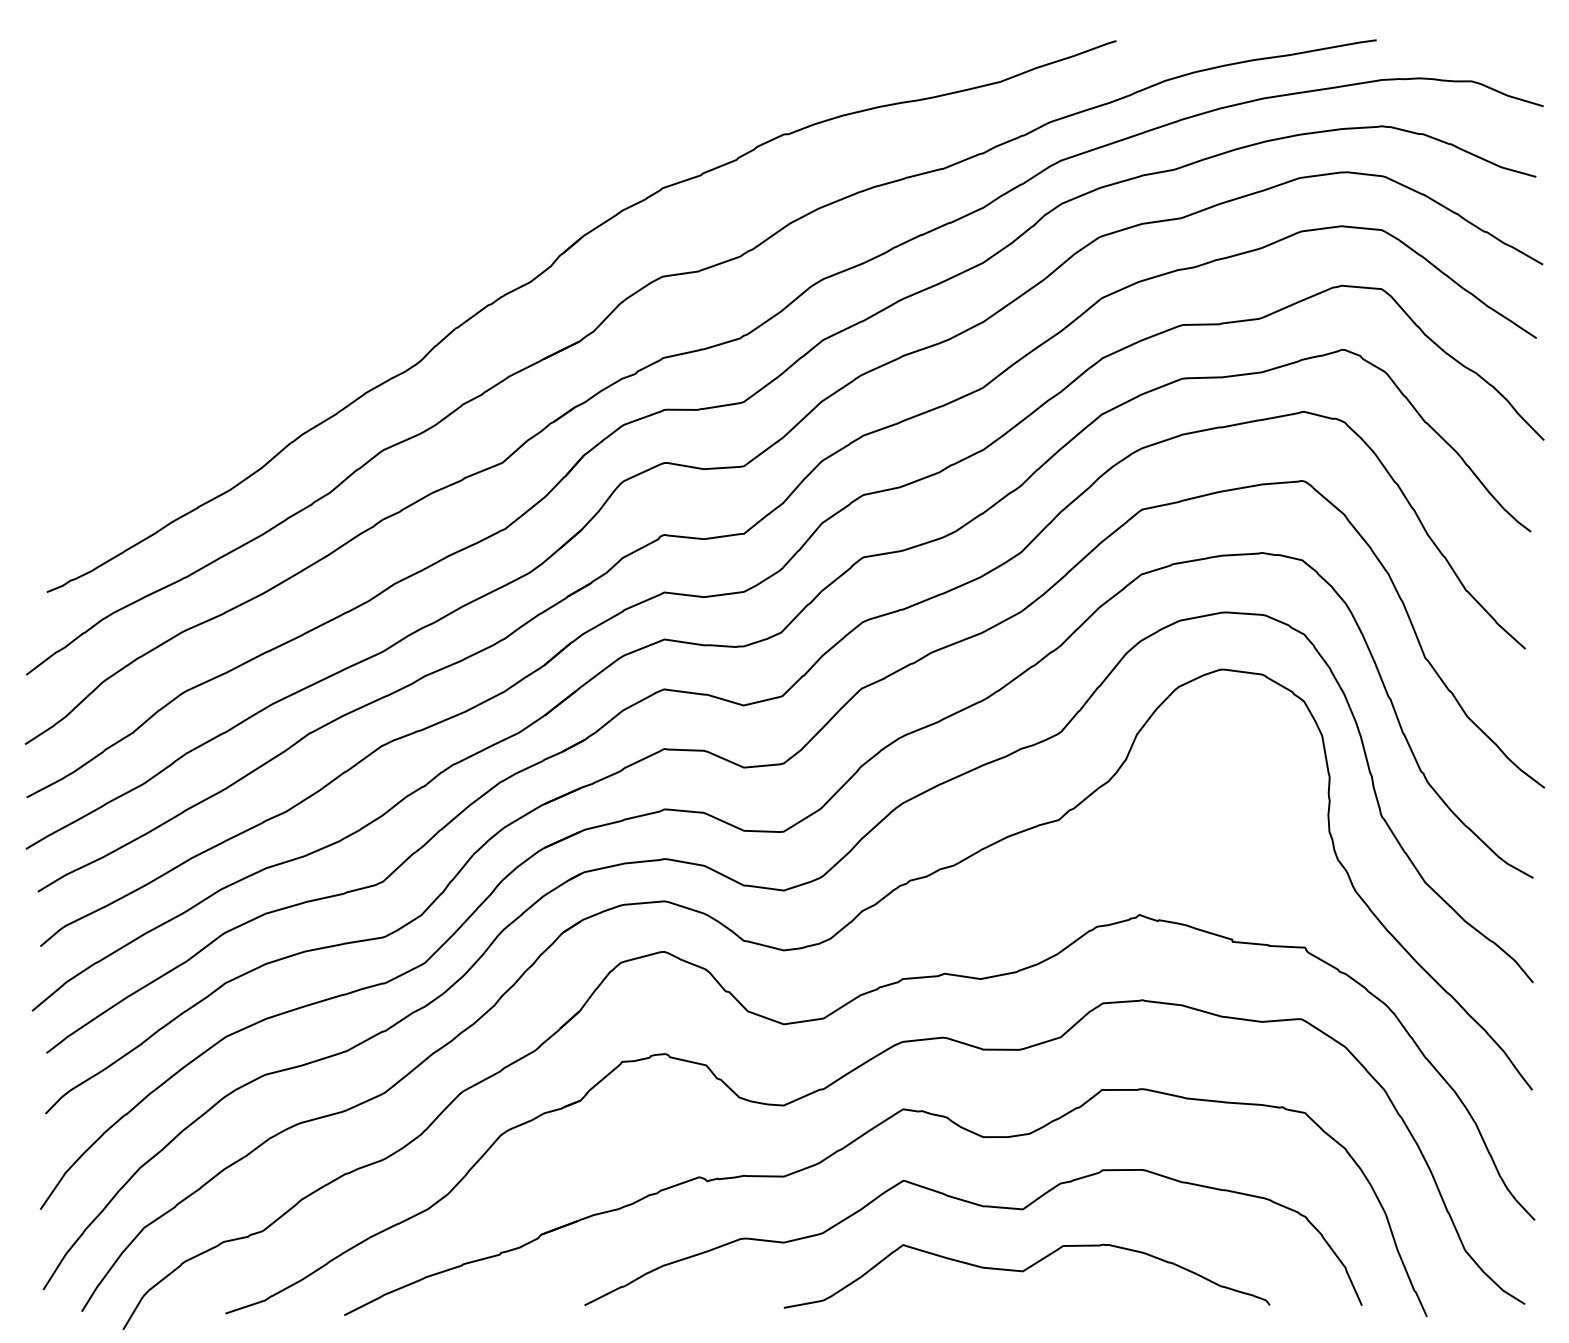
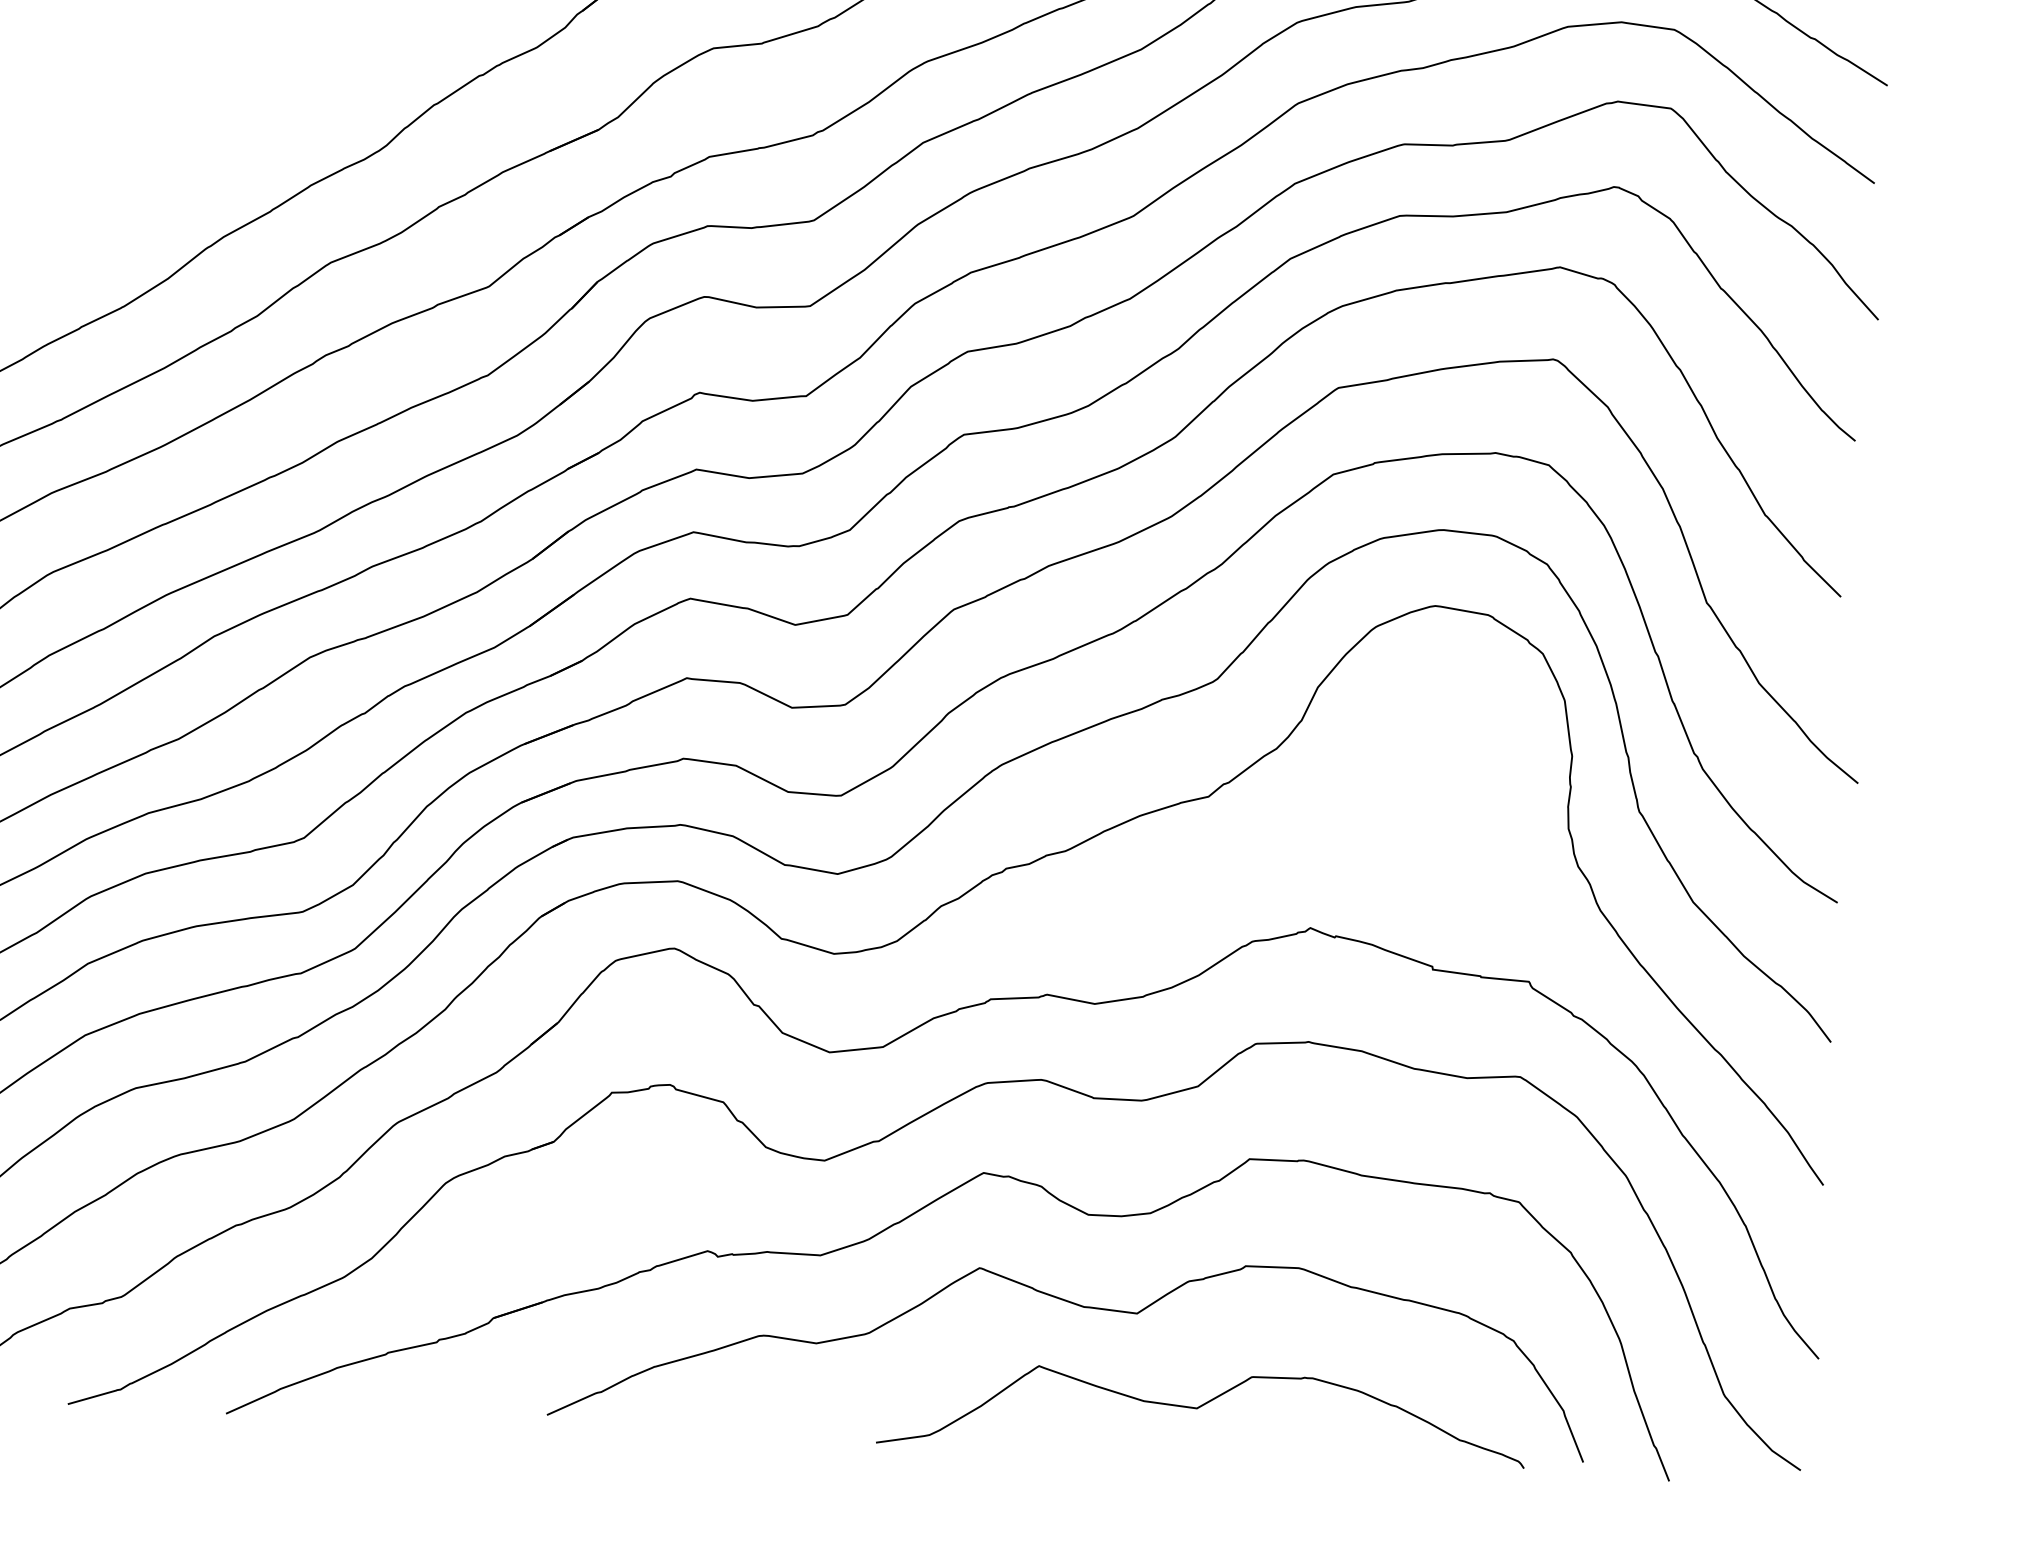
curve: (1023, 1272) -> (1197, 1409), moved

